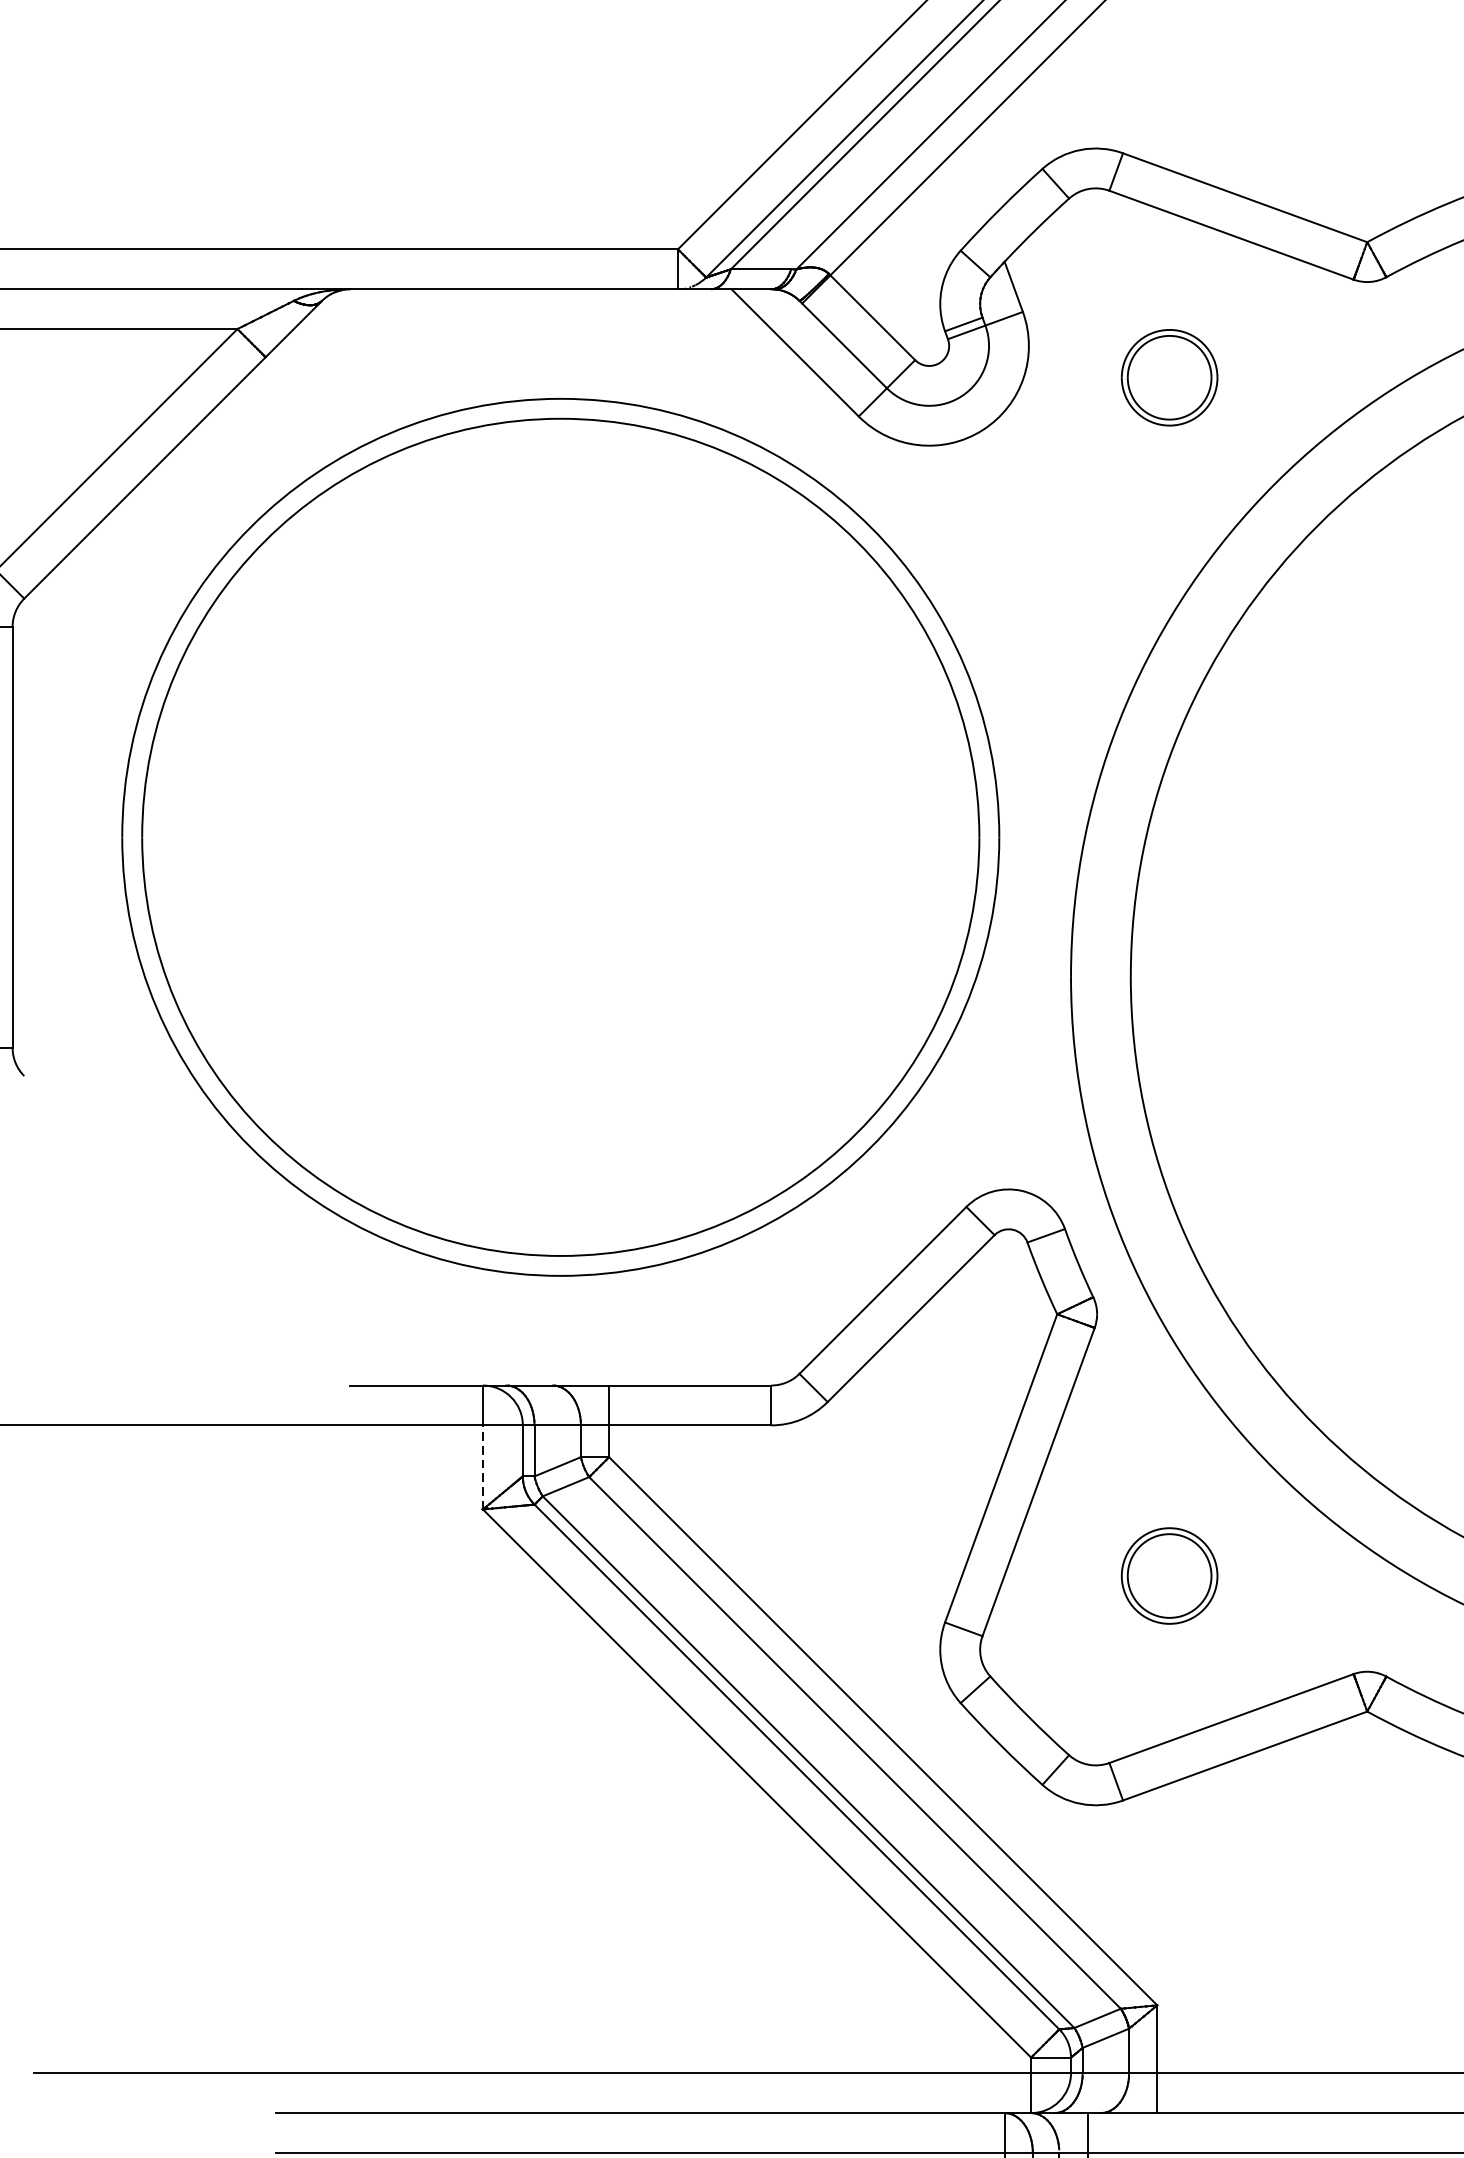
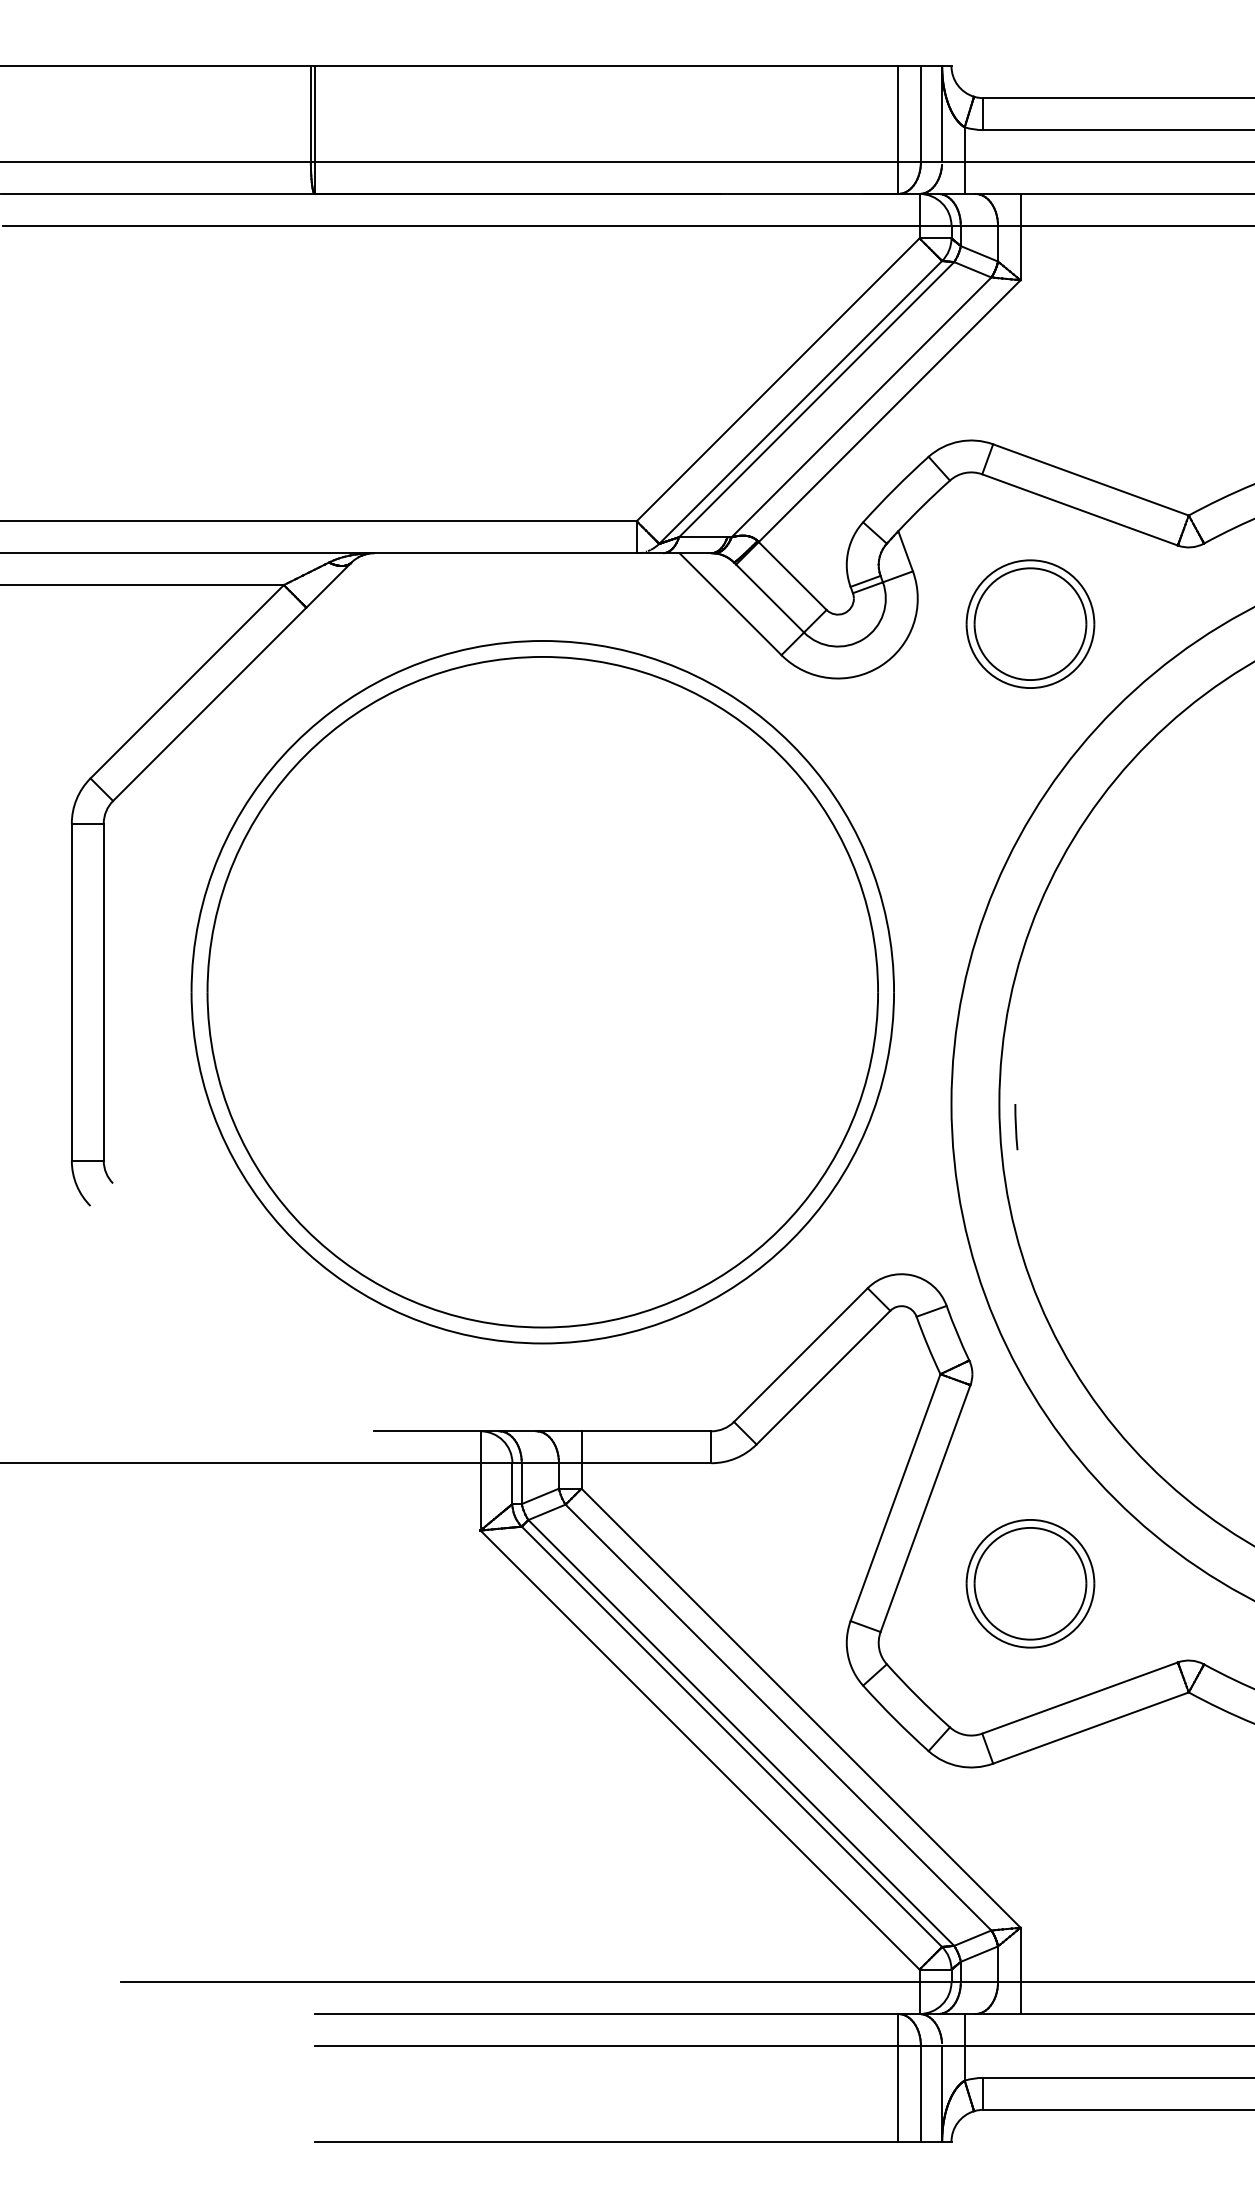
part: (1169, 377) -> (1030, 623), size x1.67
line: (1152, 1006) -> (1016, 1127), added
line: (482, 1466) -> (480, 1496), dashed -> solid
part: (1169, 1575) -> (1030, 1583), size x1.67

